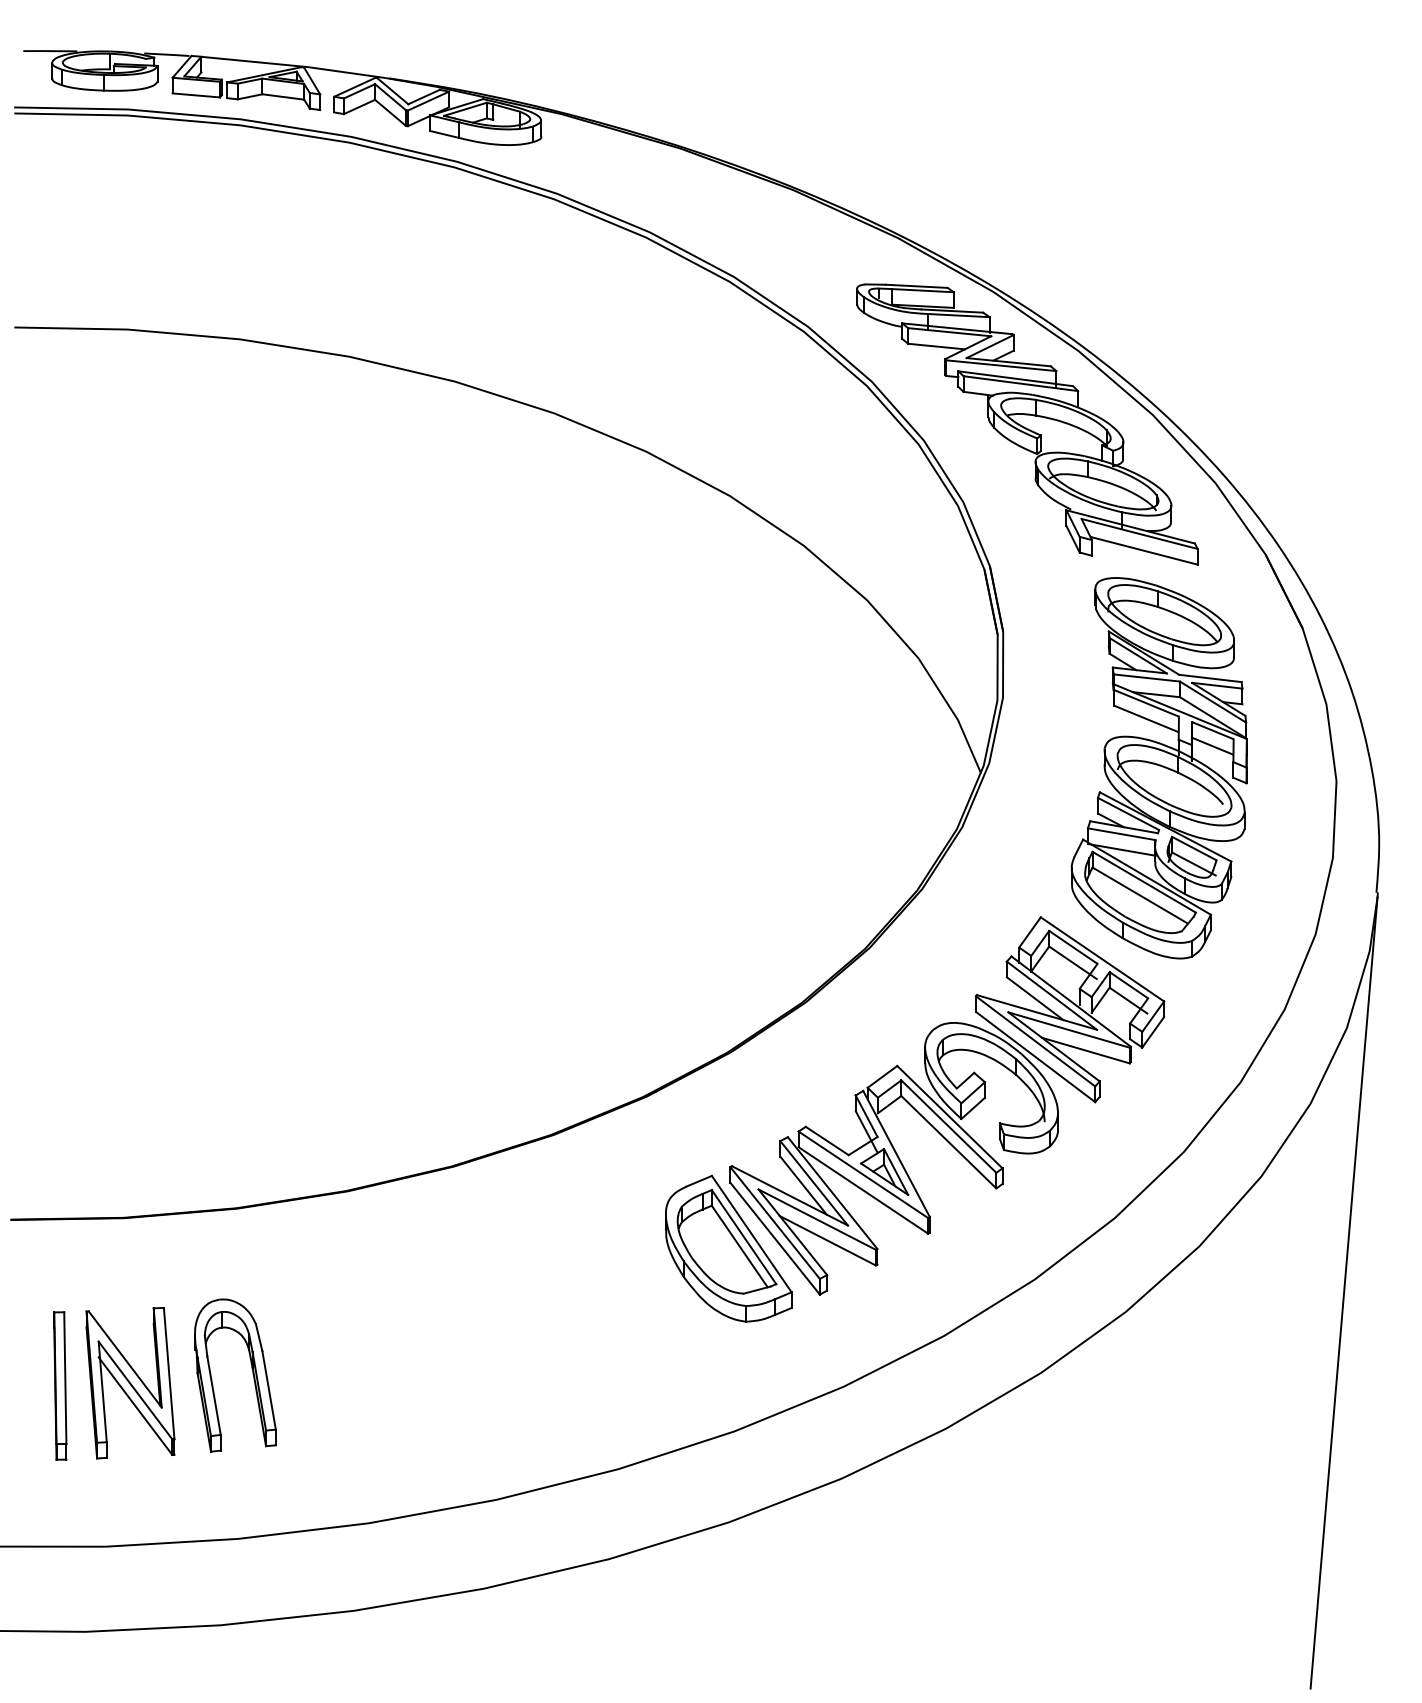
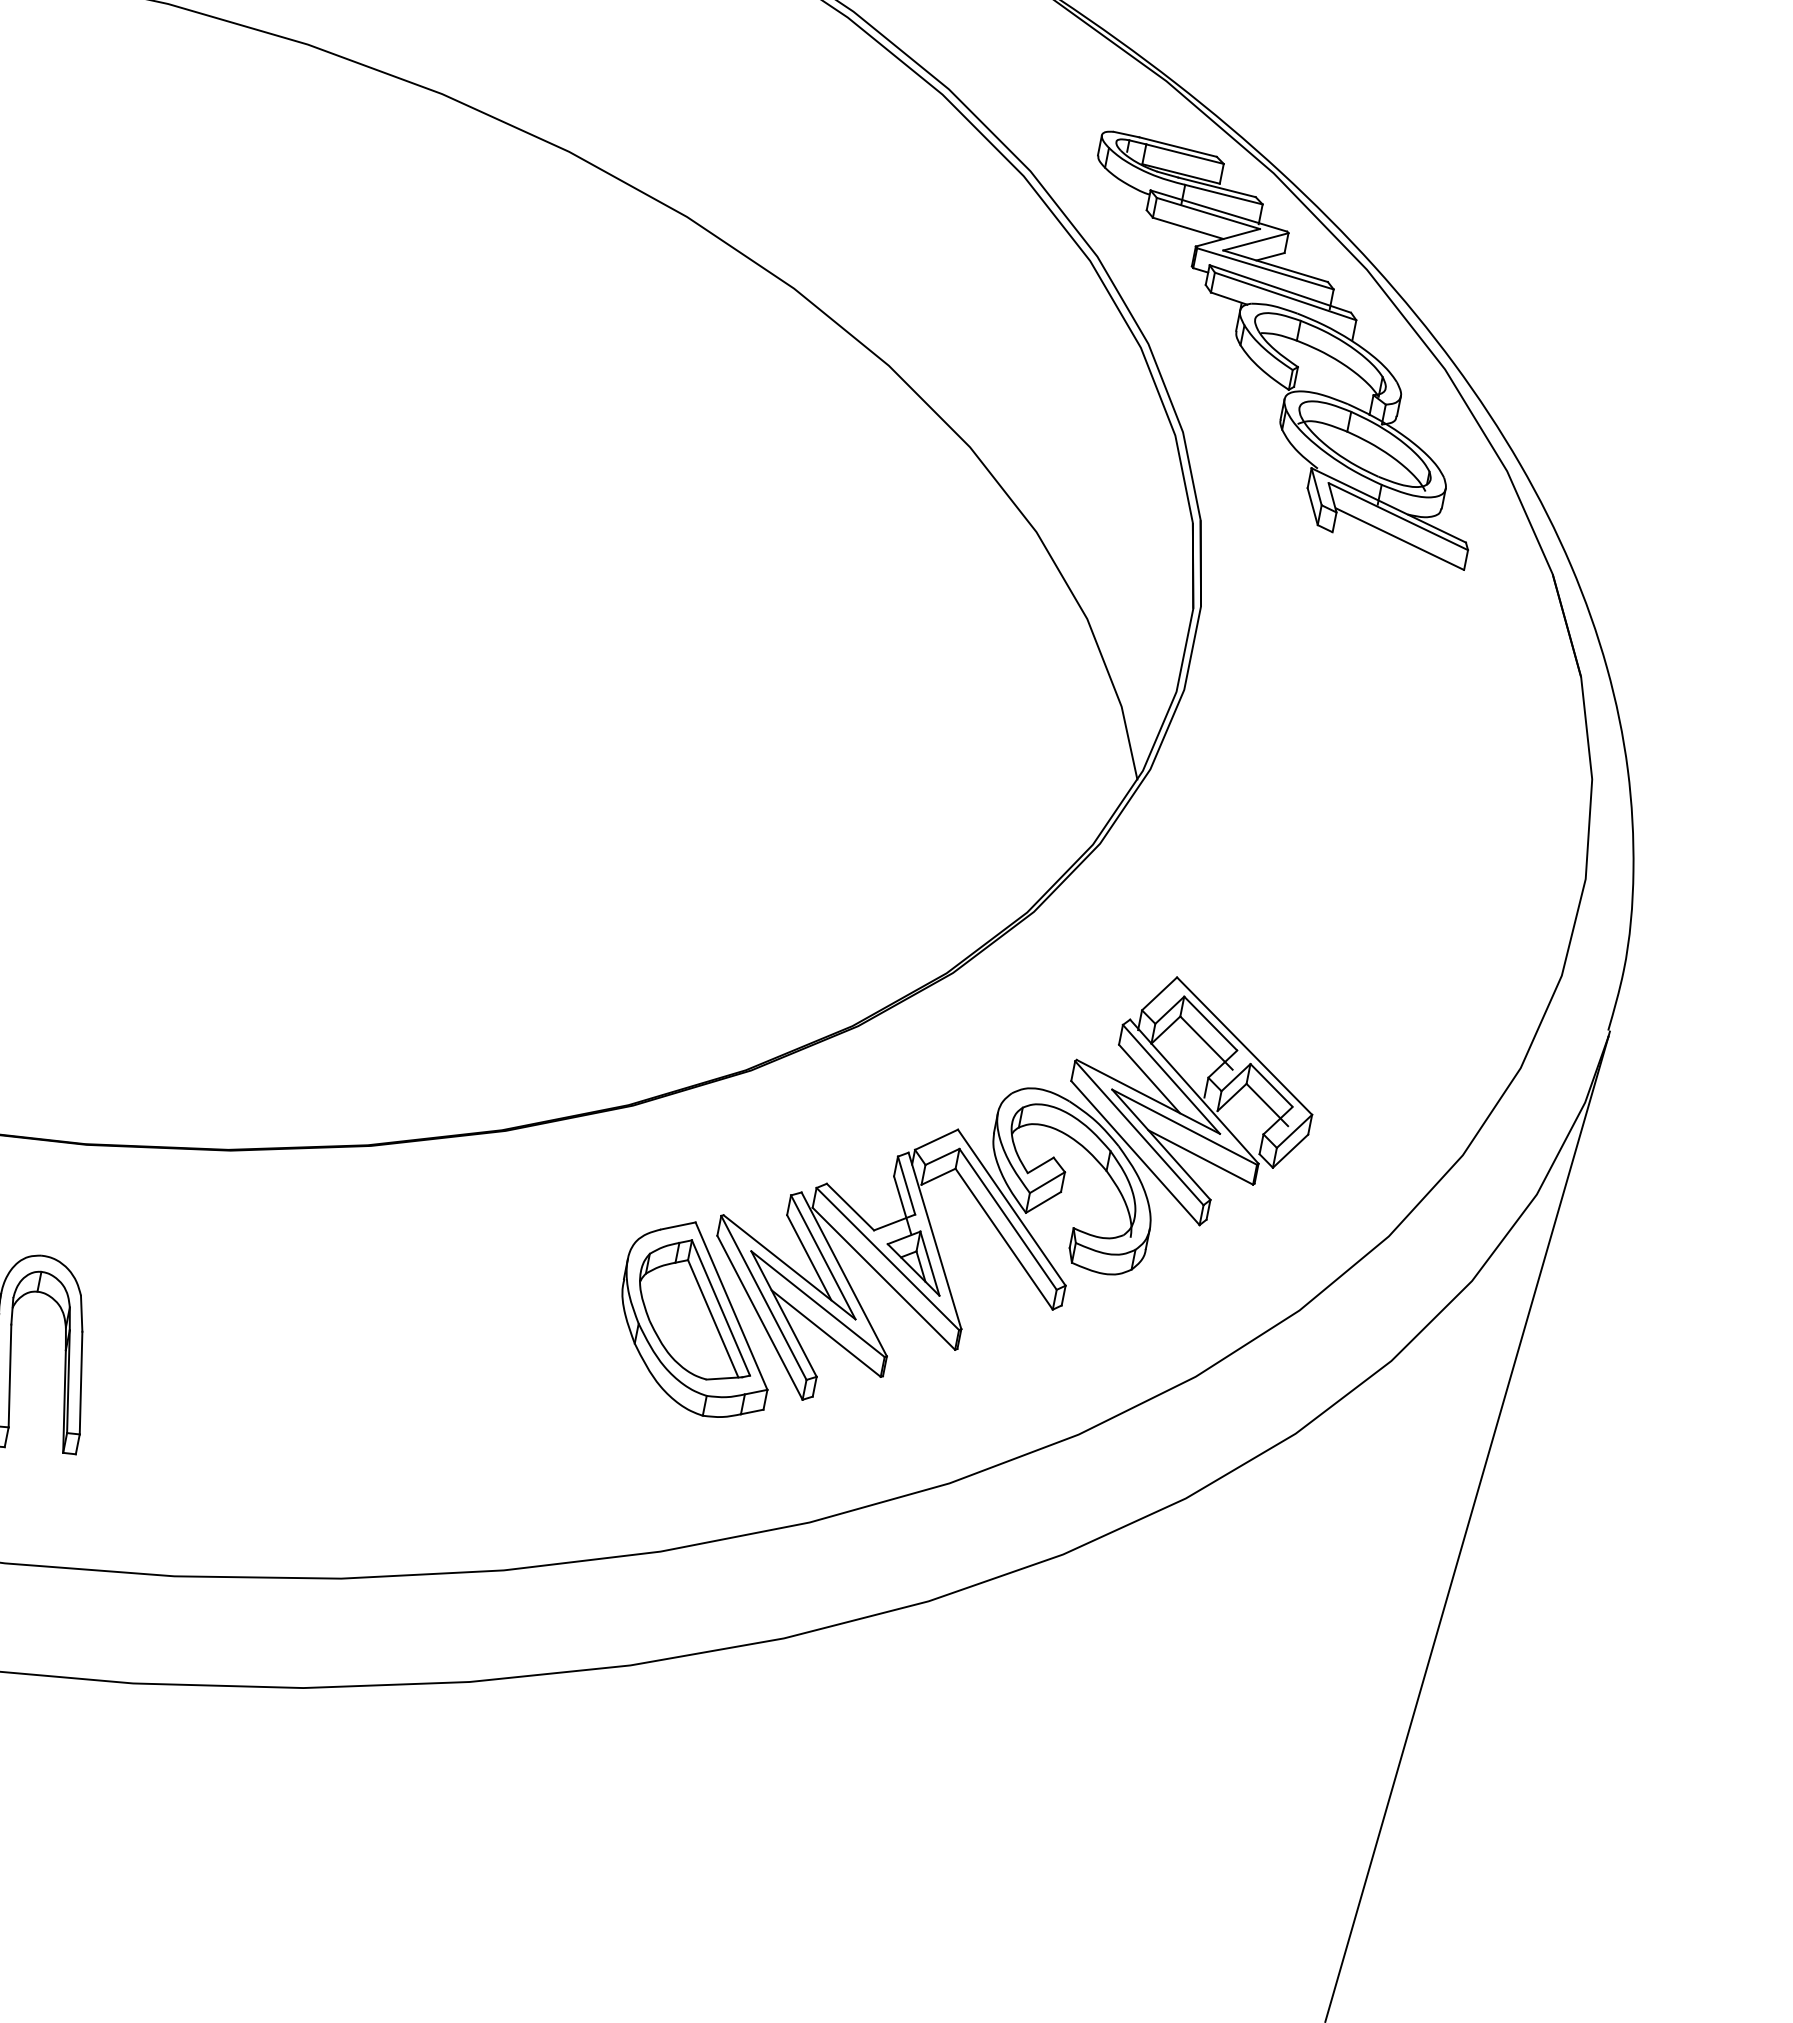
part: (1158, 768) -> (1363, 818), removed

